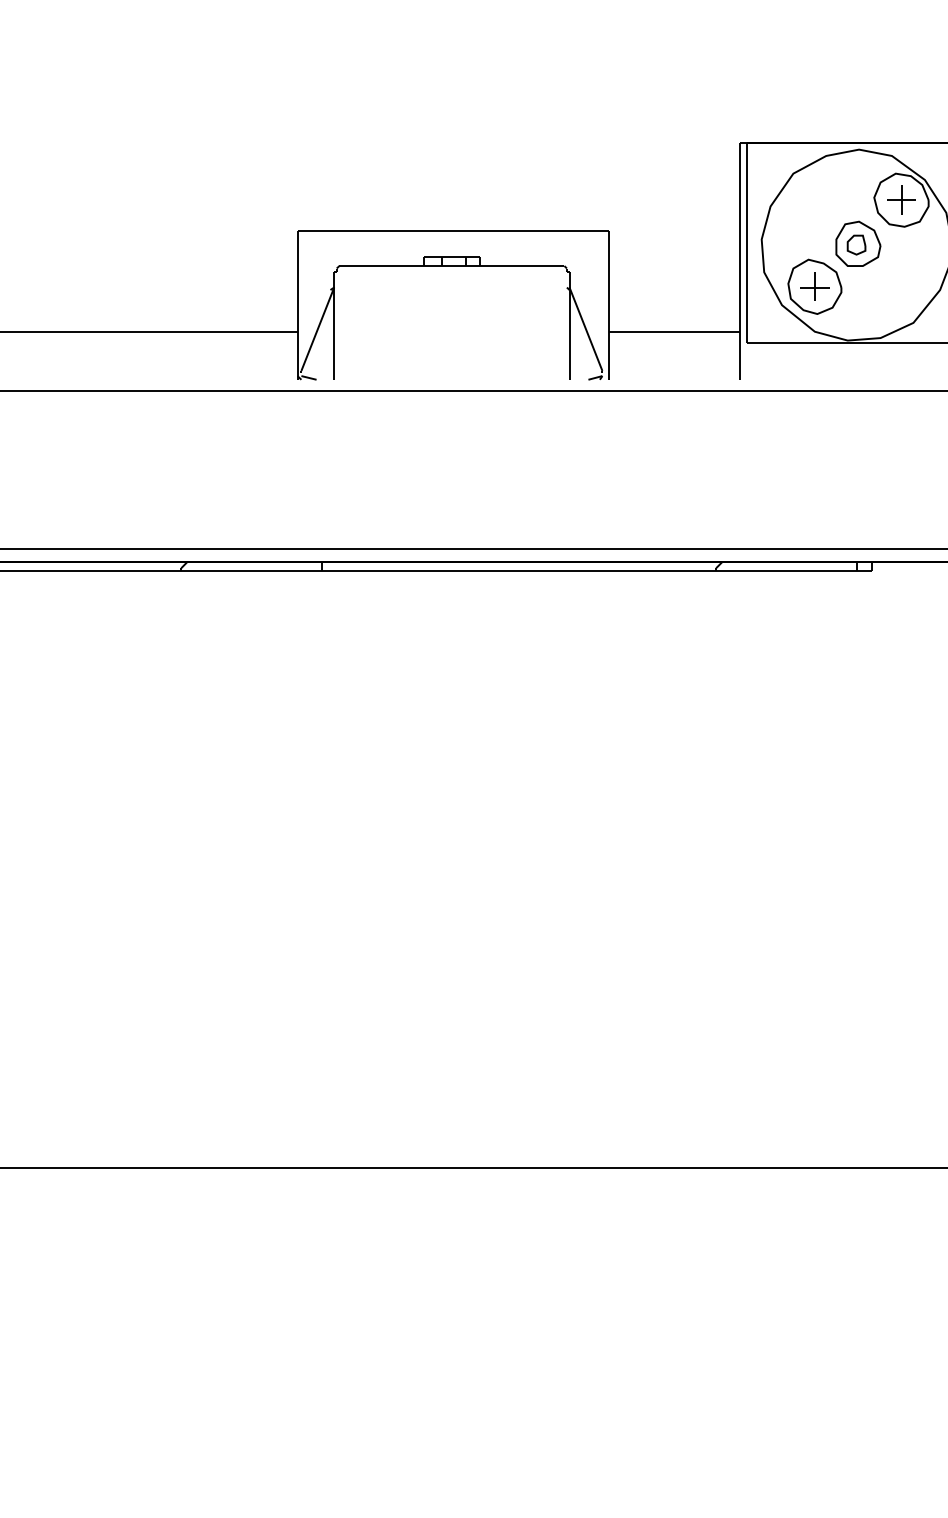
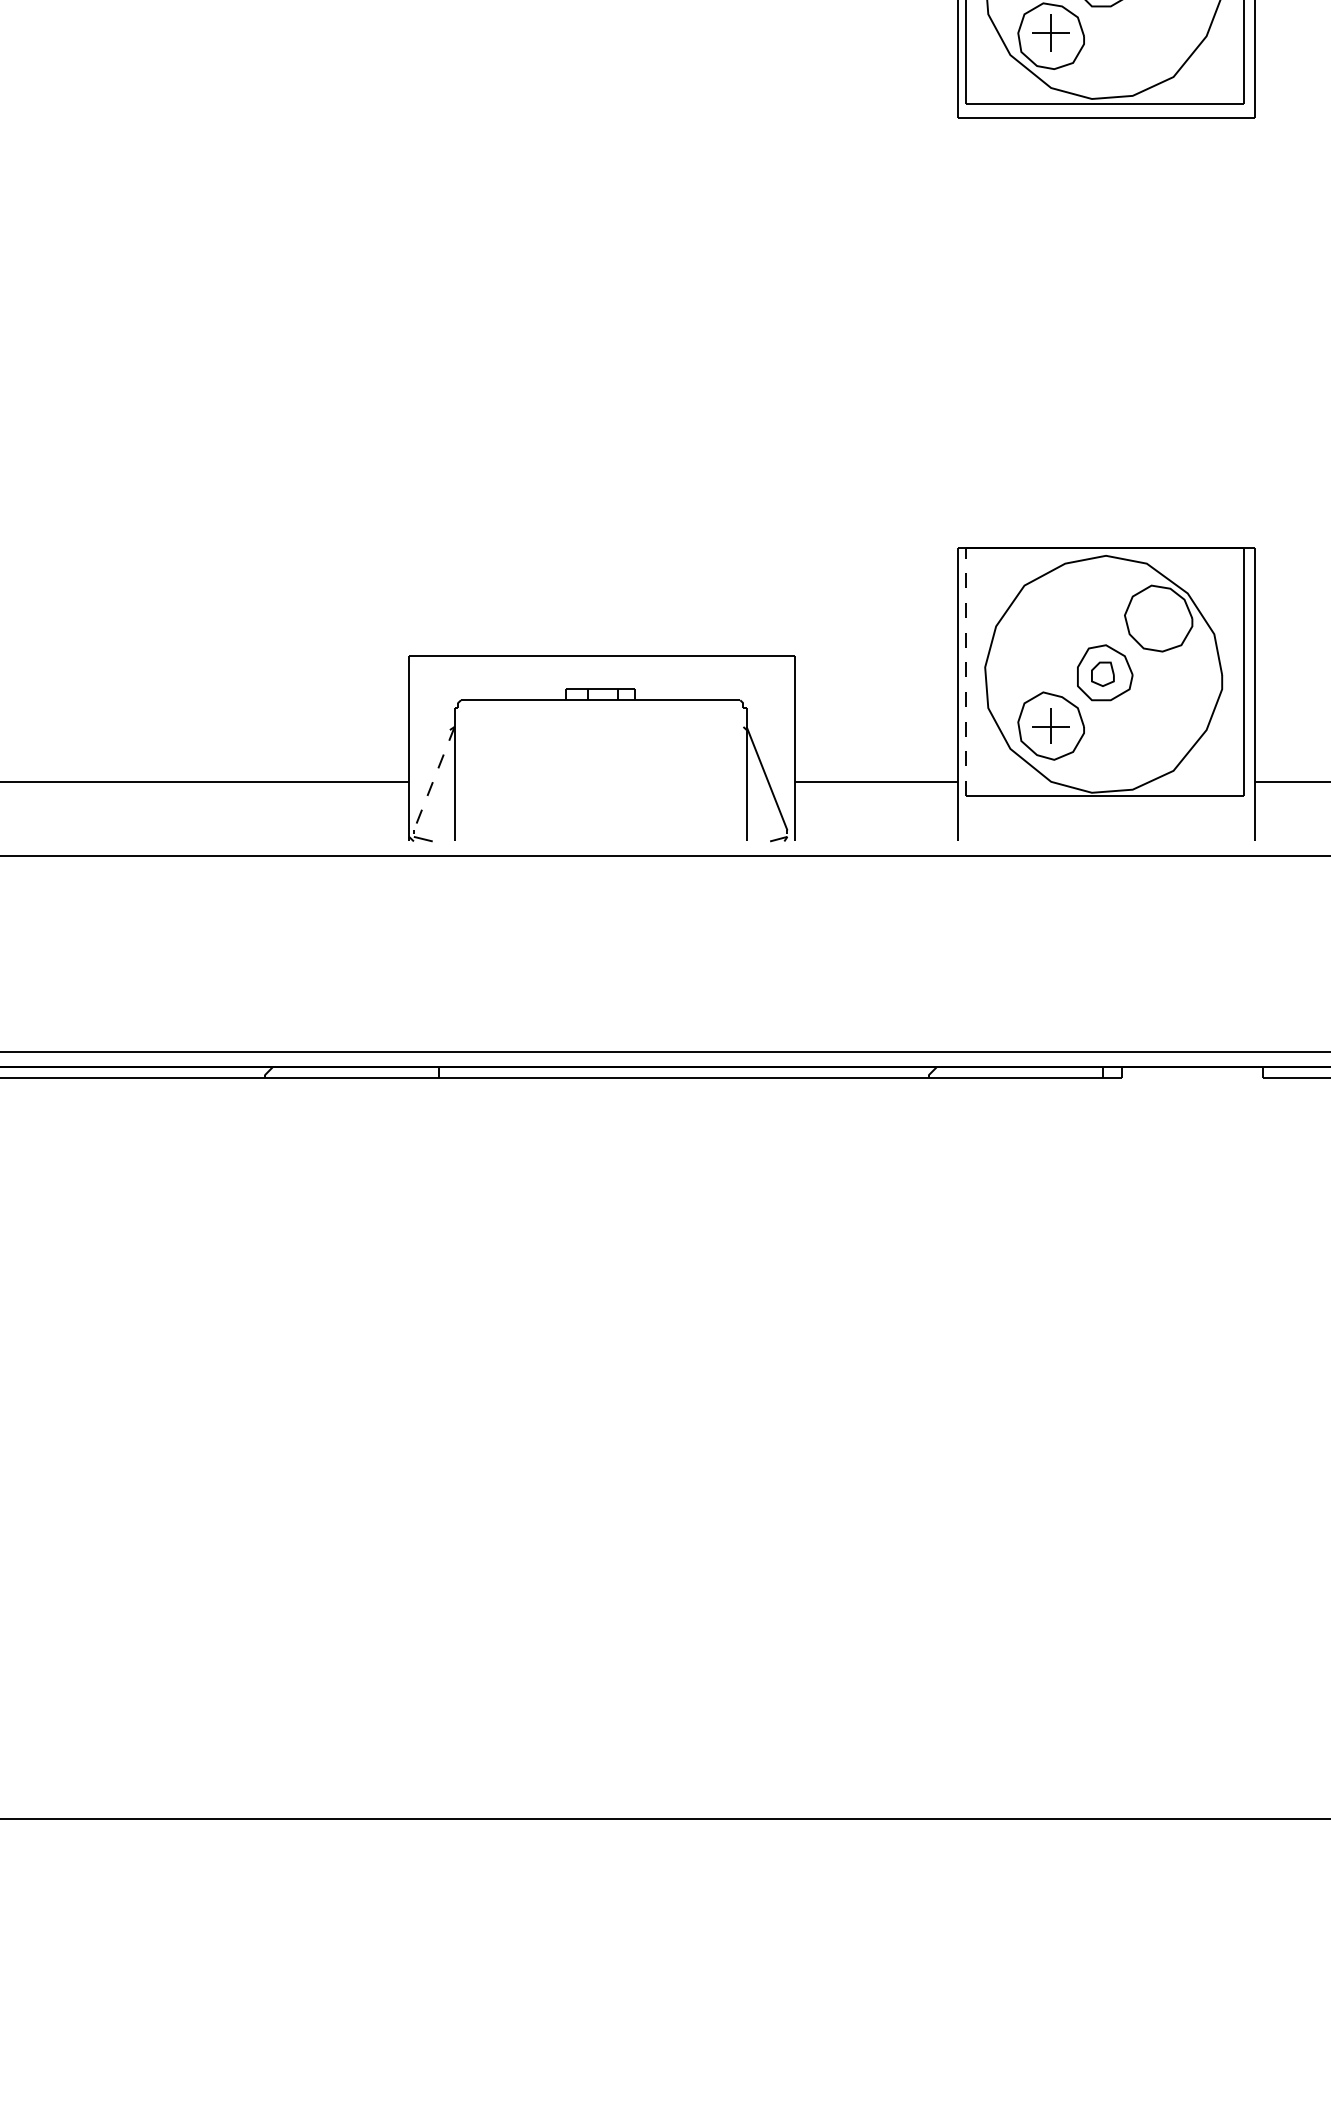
part: (901, 200) -> (1158, 618), removed
line: (746, 242) -> (966, 671), solid -> dashed
line: (318, 329) -> (434, 778), solid -> dashed

